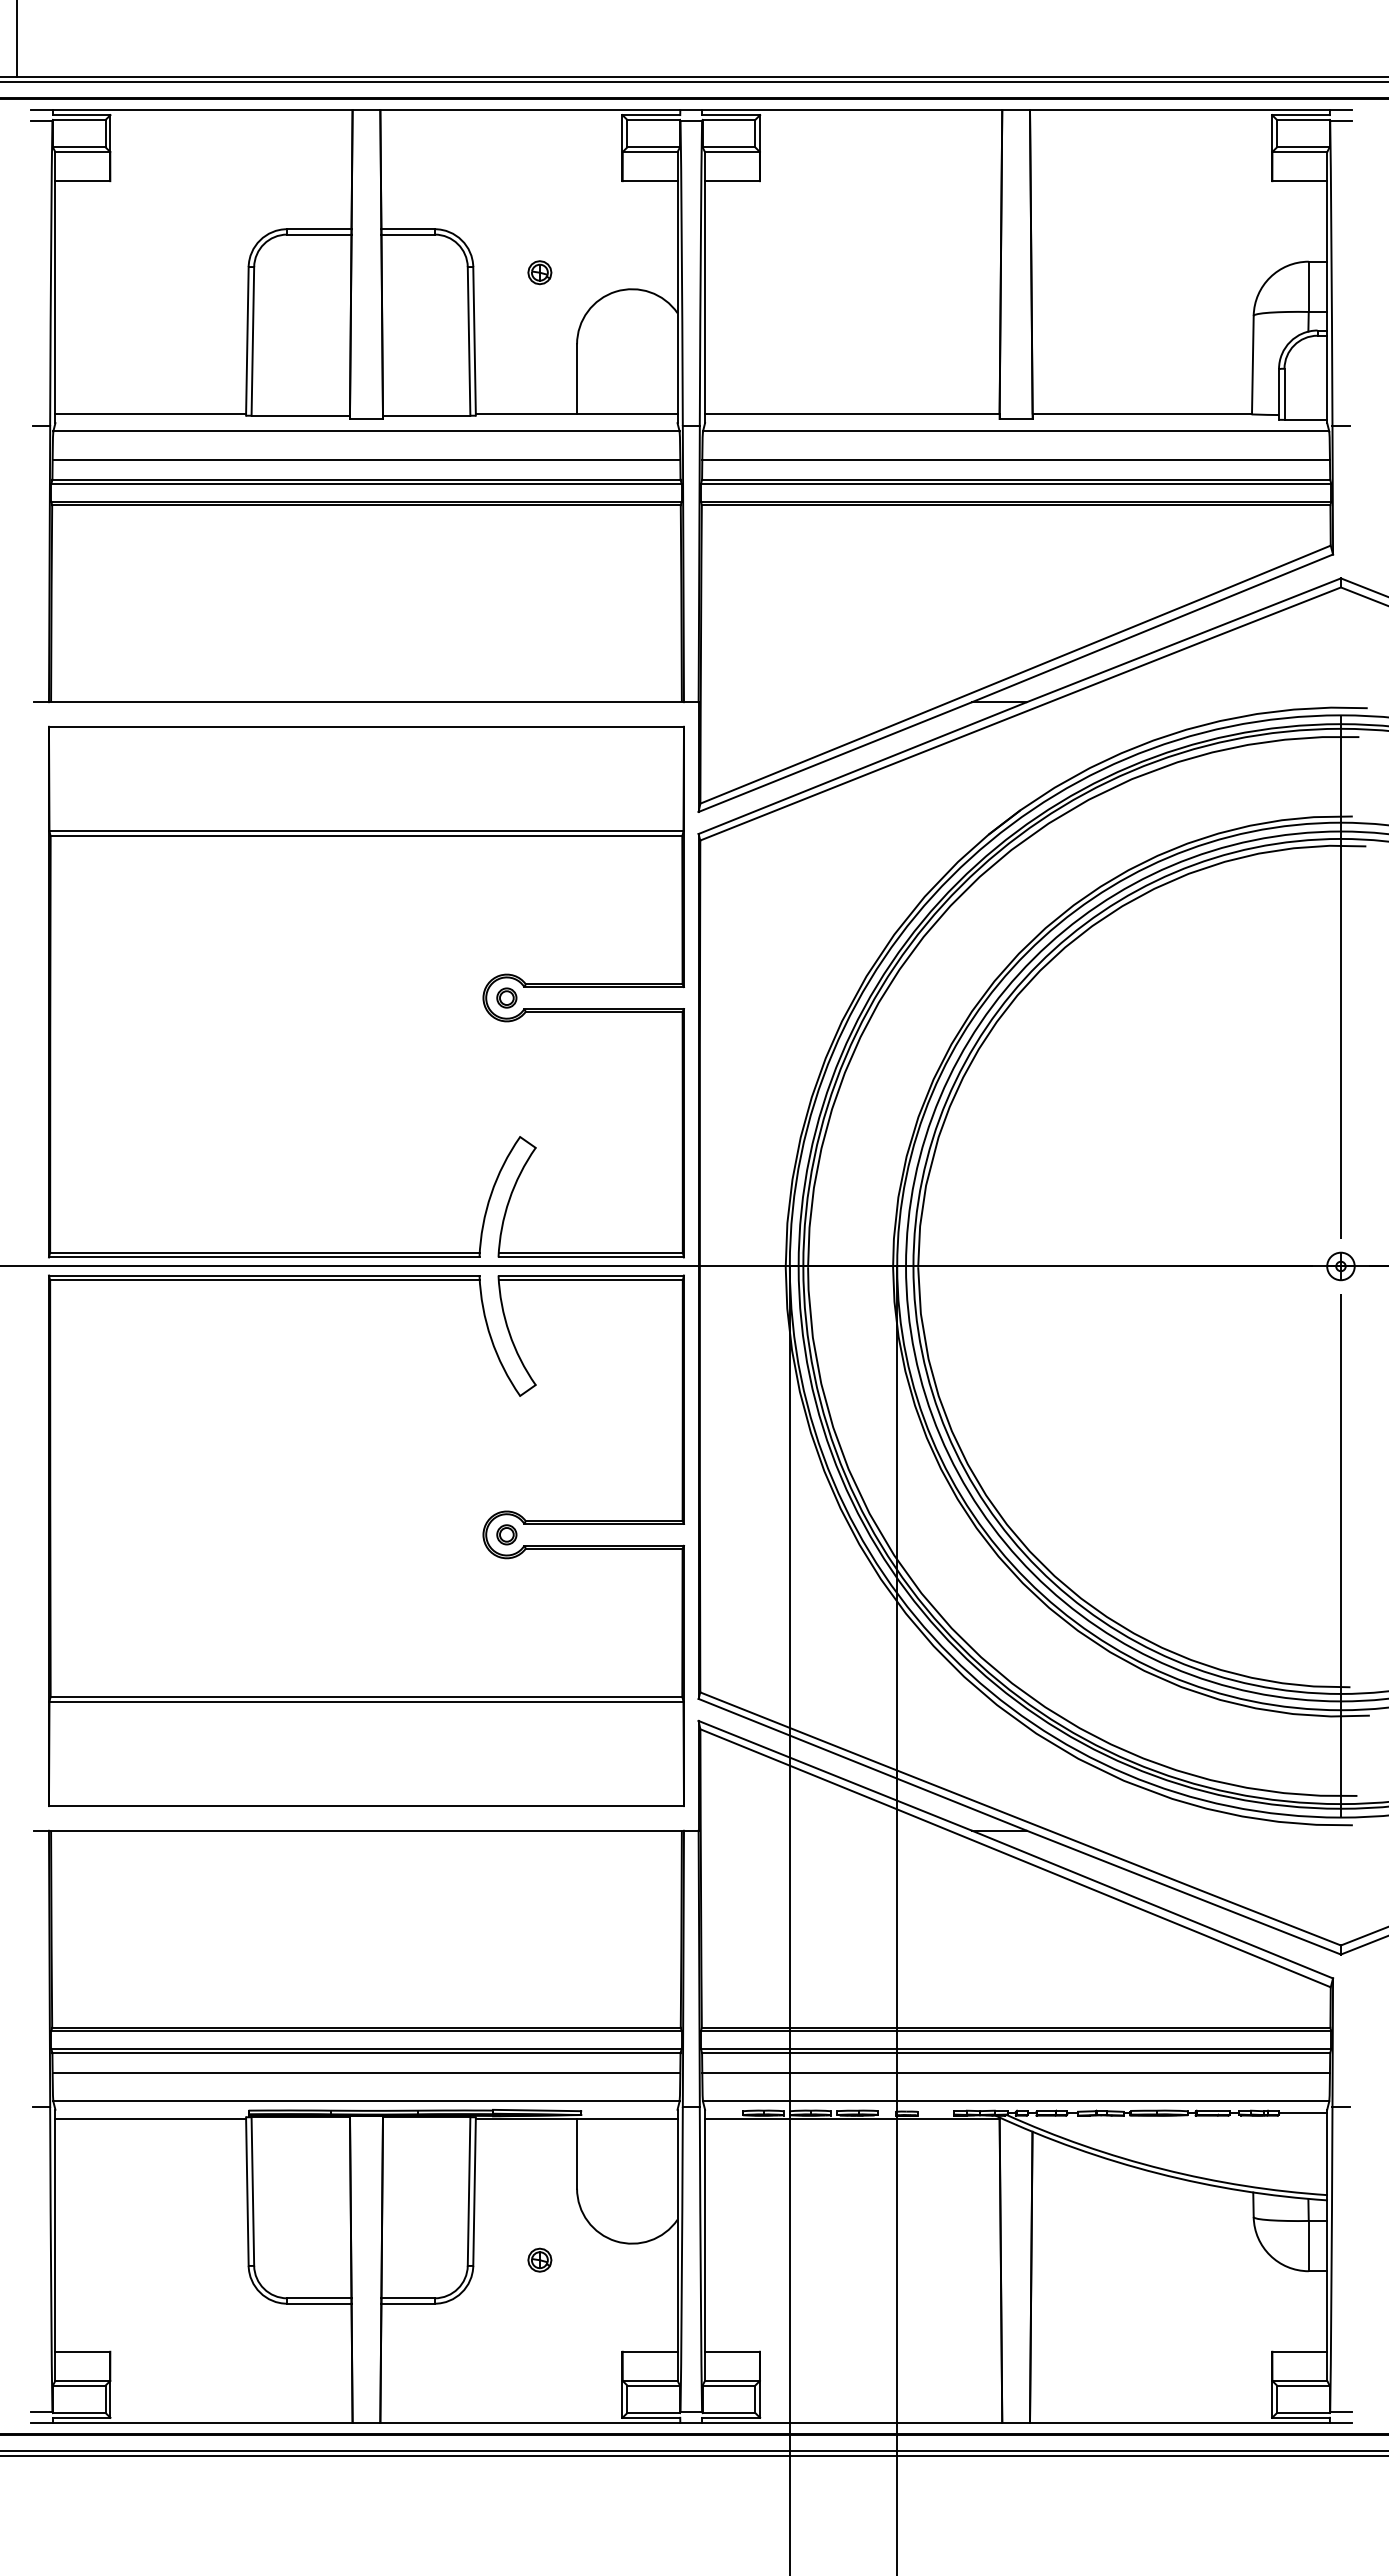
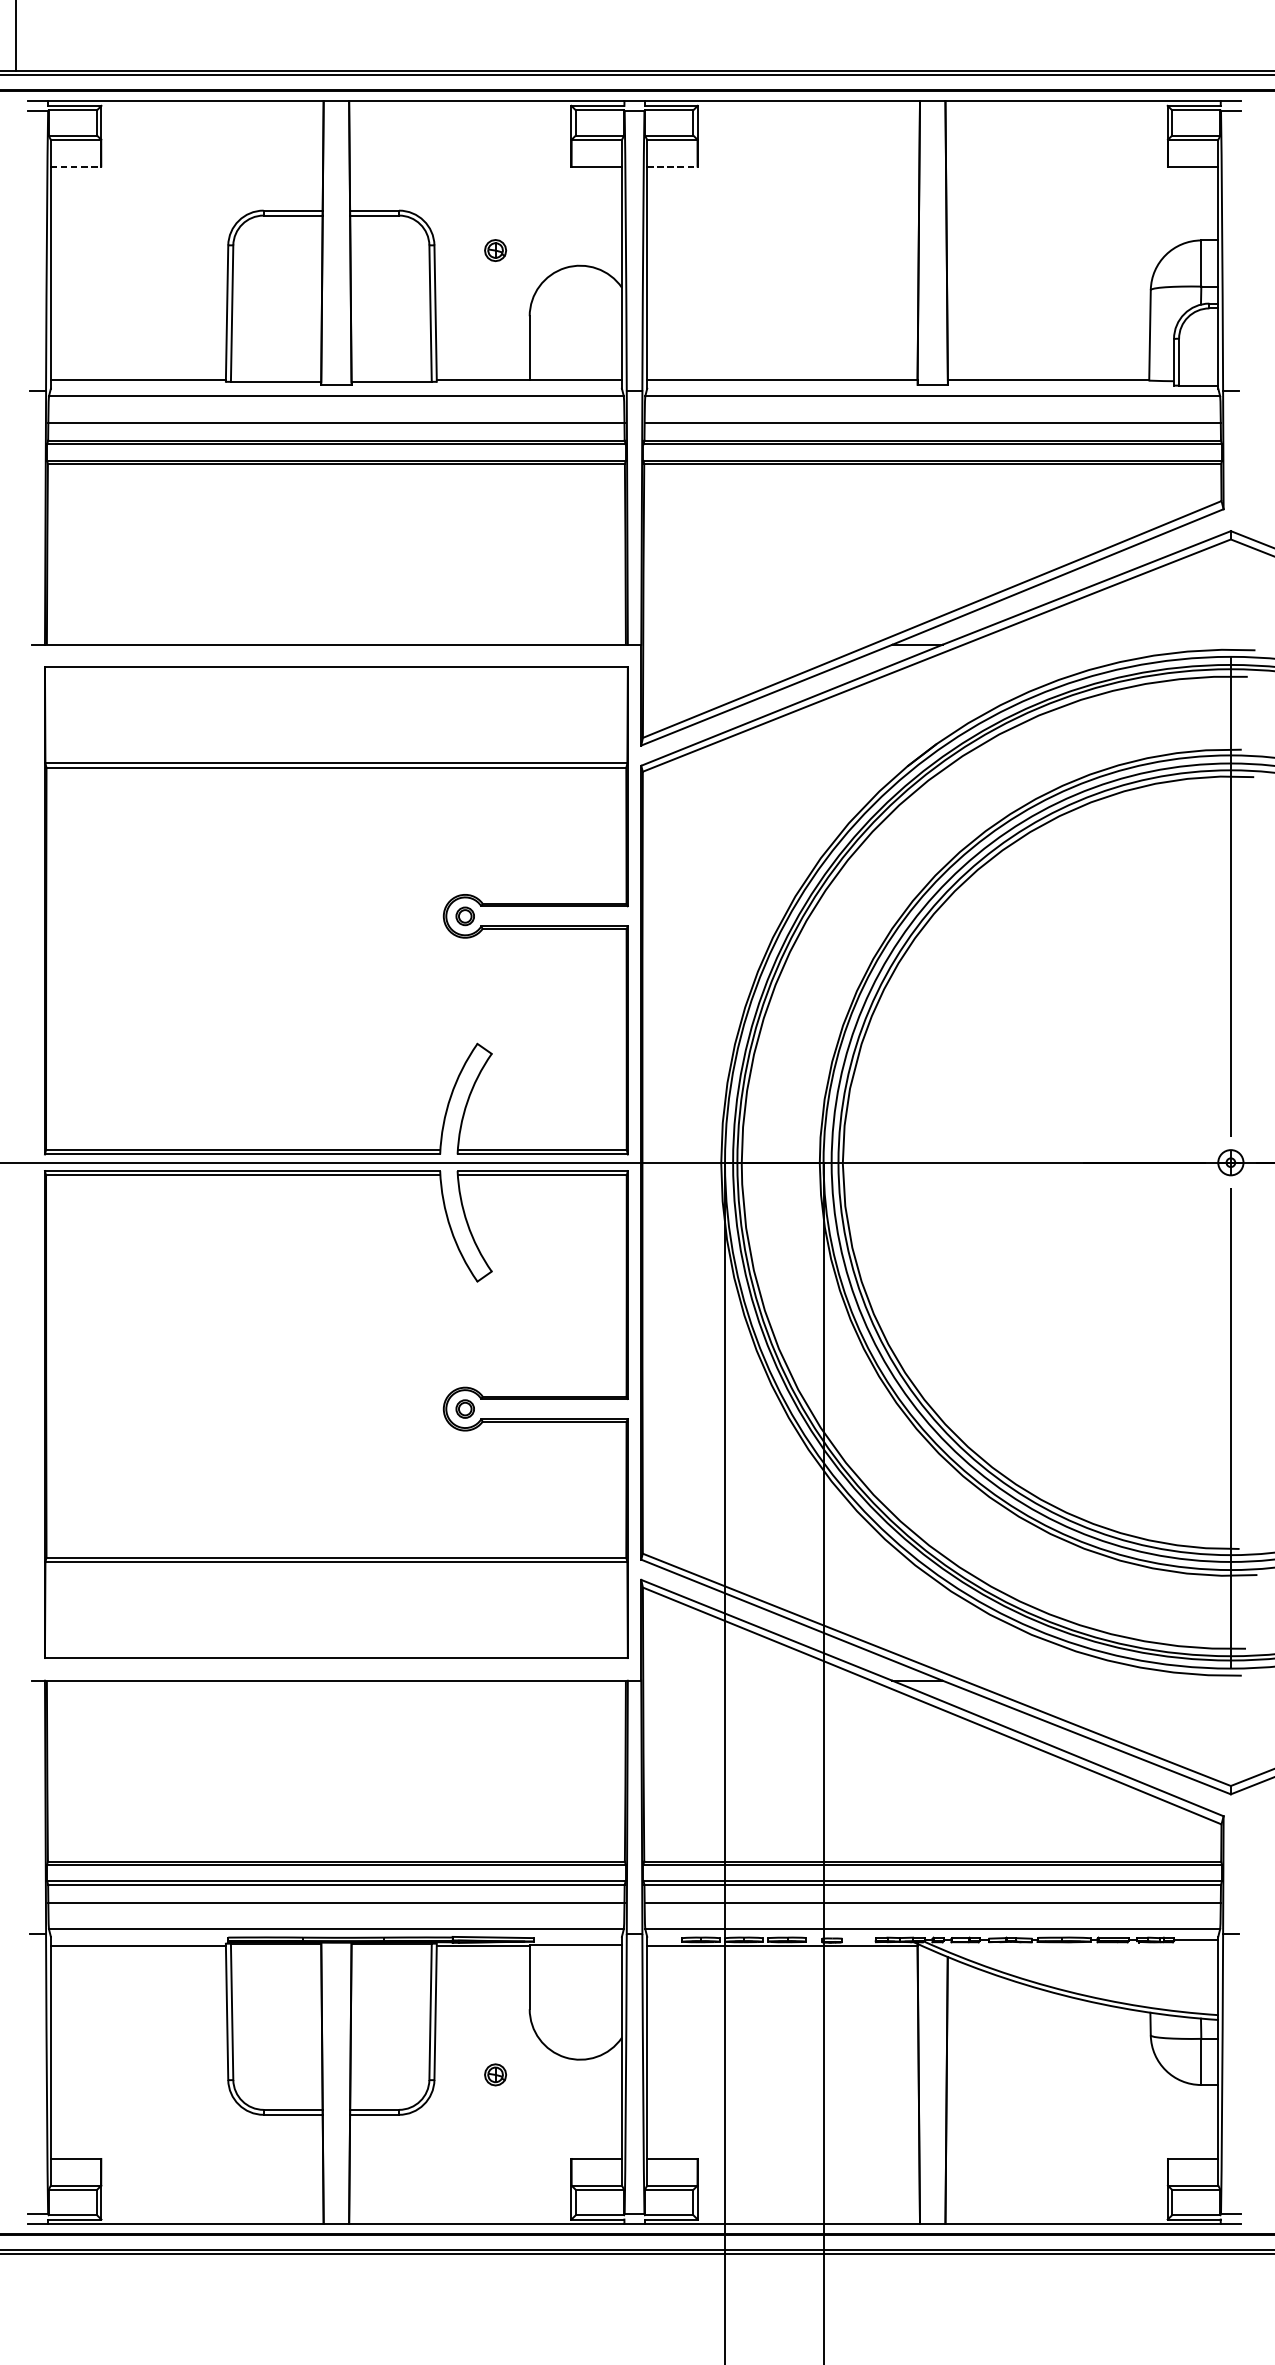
line: (82, 181) -> (75, 166), solid -> dashed
line: (732, 181) -> (672, 166), solid -> dashed

